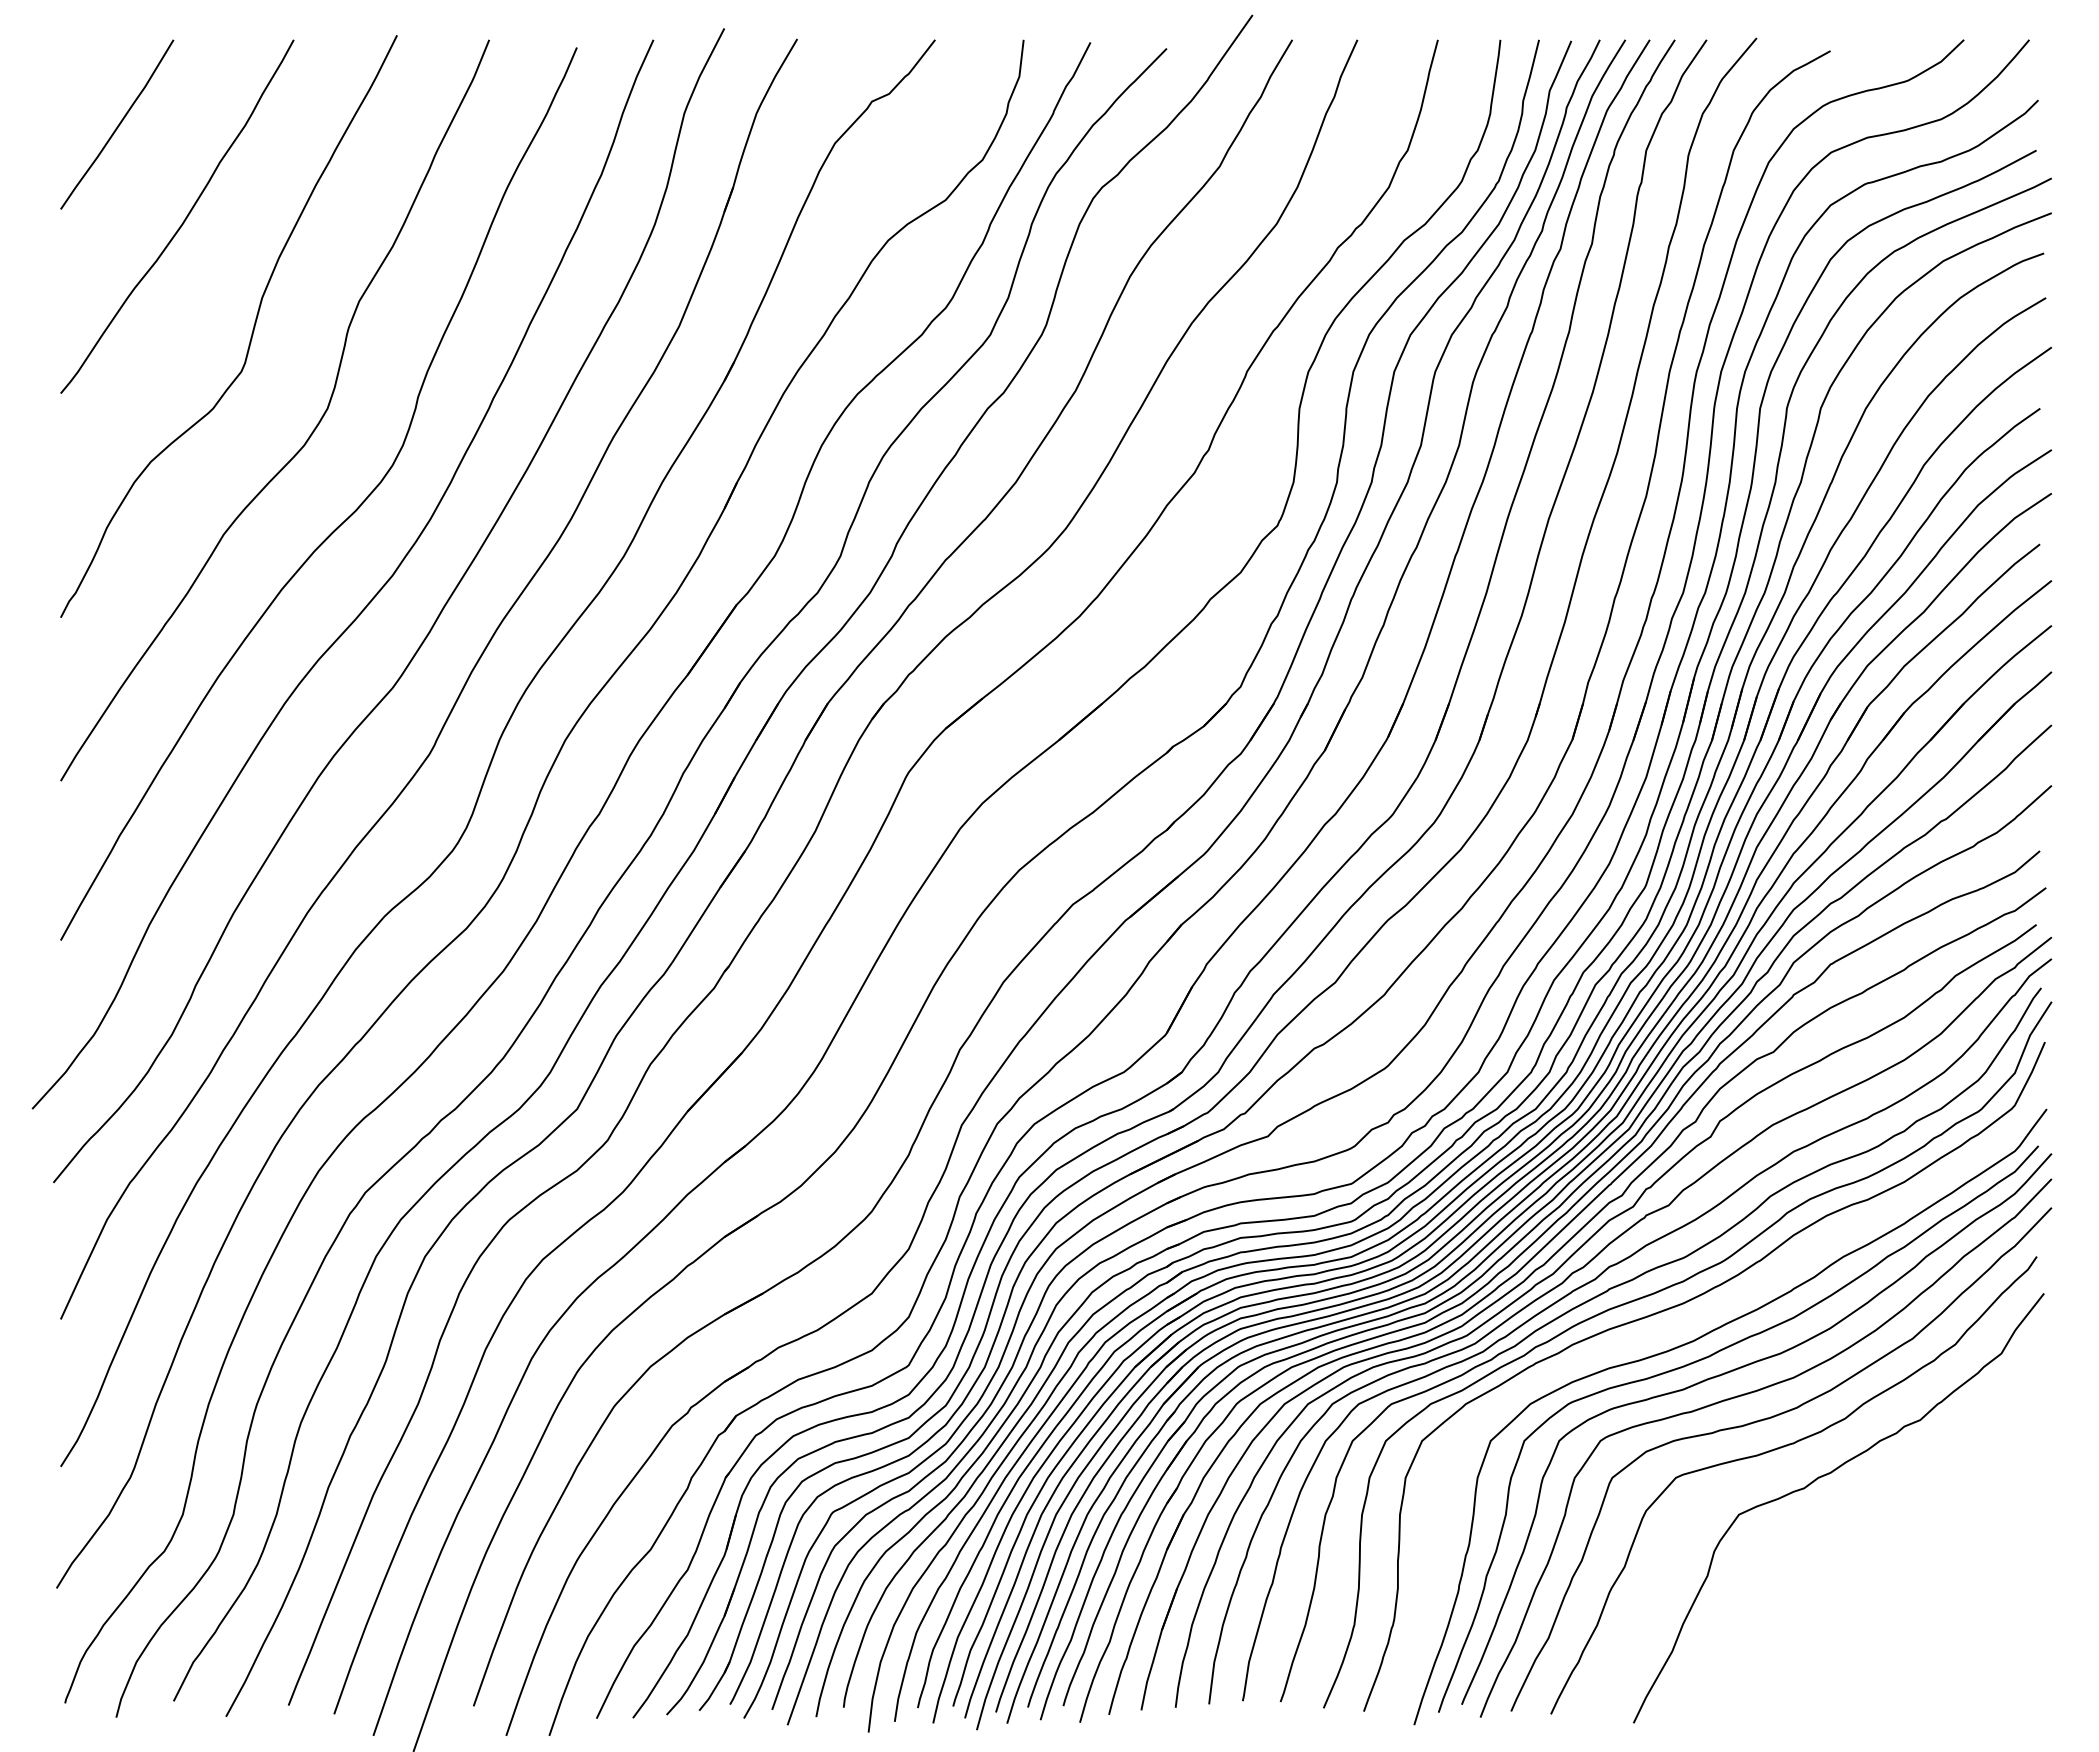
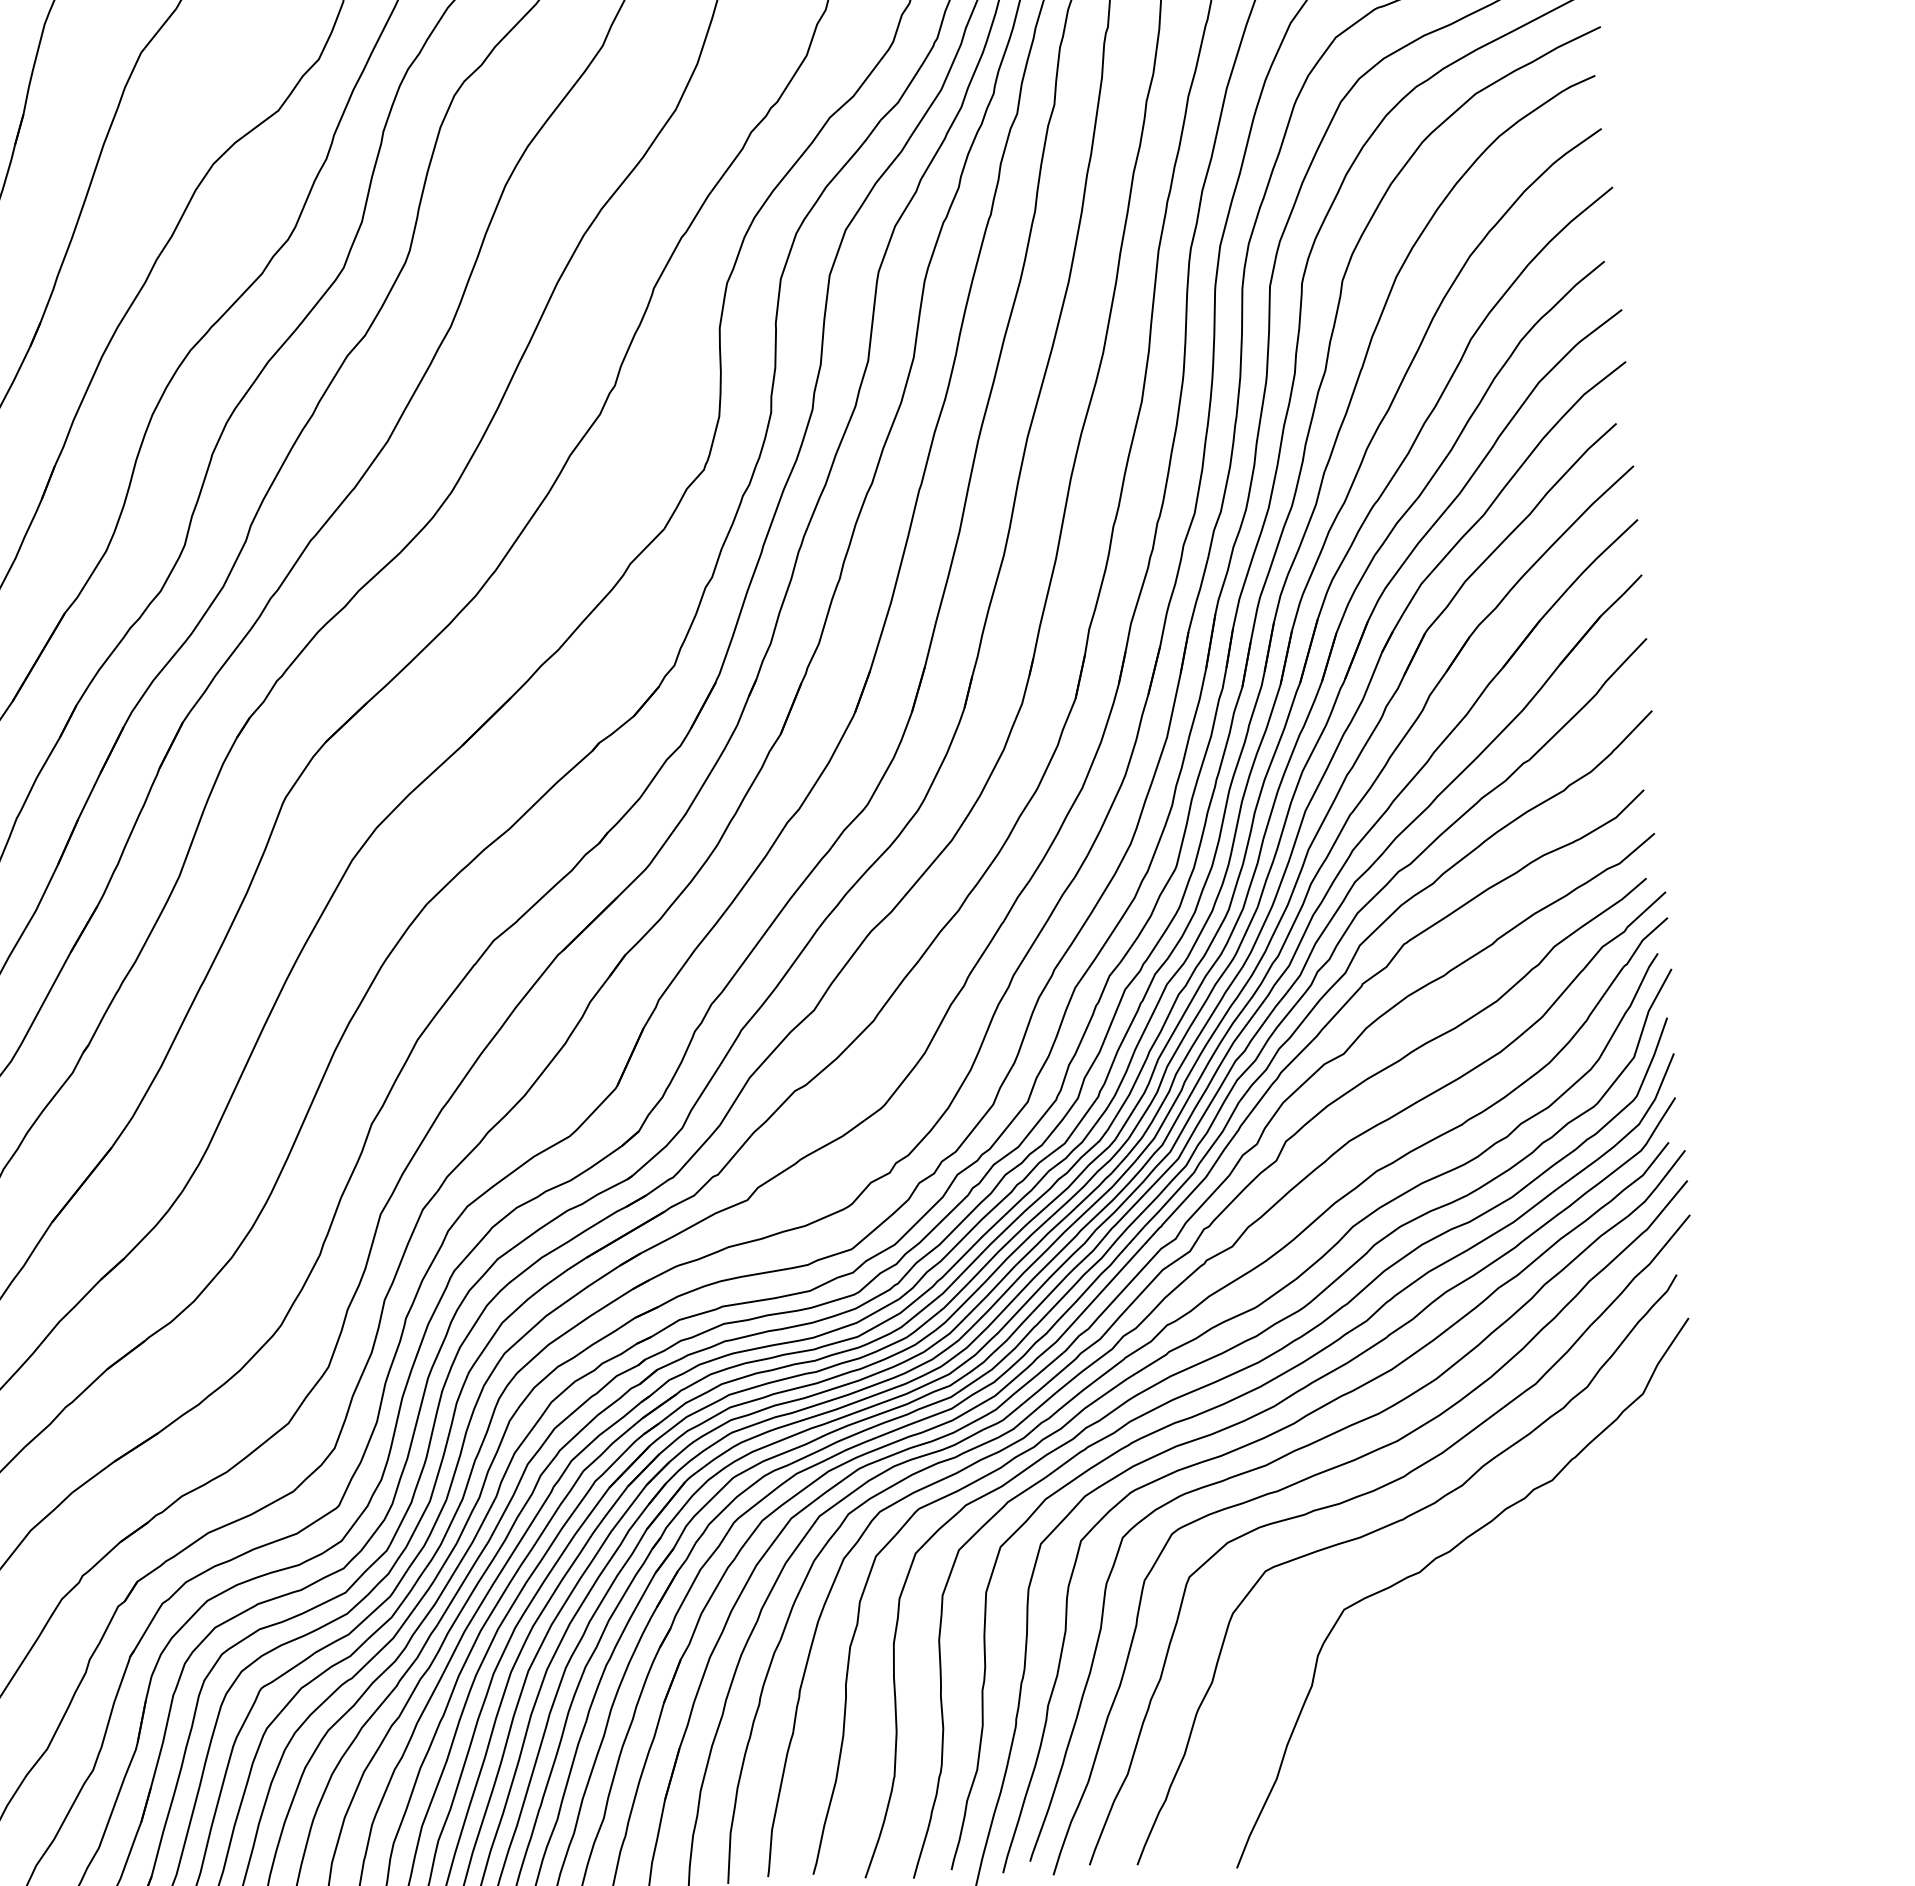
curve: (1695, 1319) -> (1274, 1380), added

